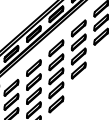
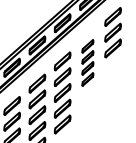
part: (78, 49) -> (87, 62), size x0.7

